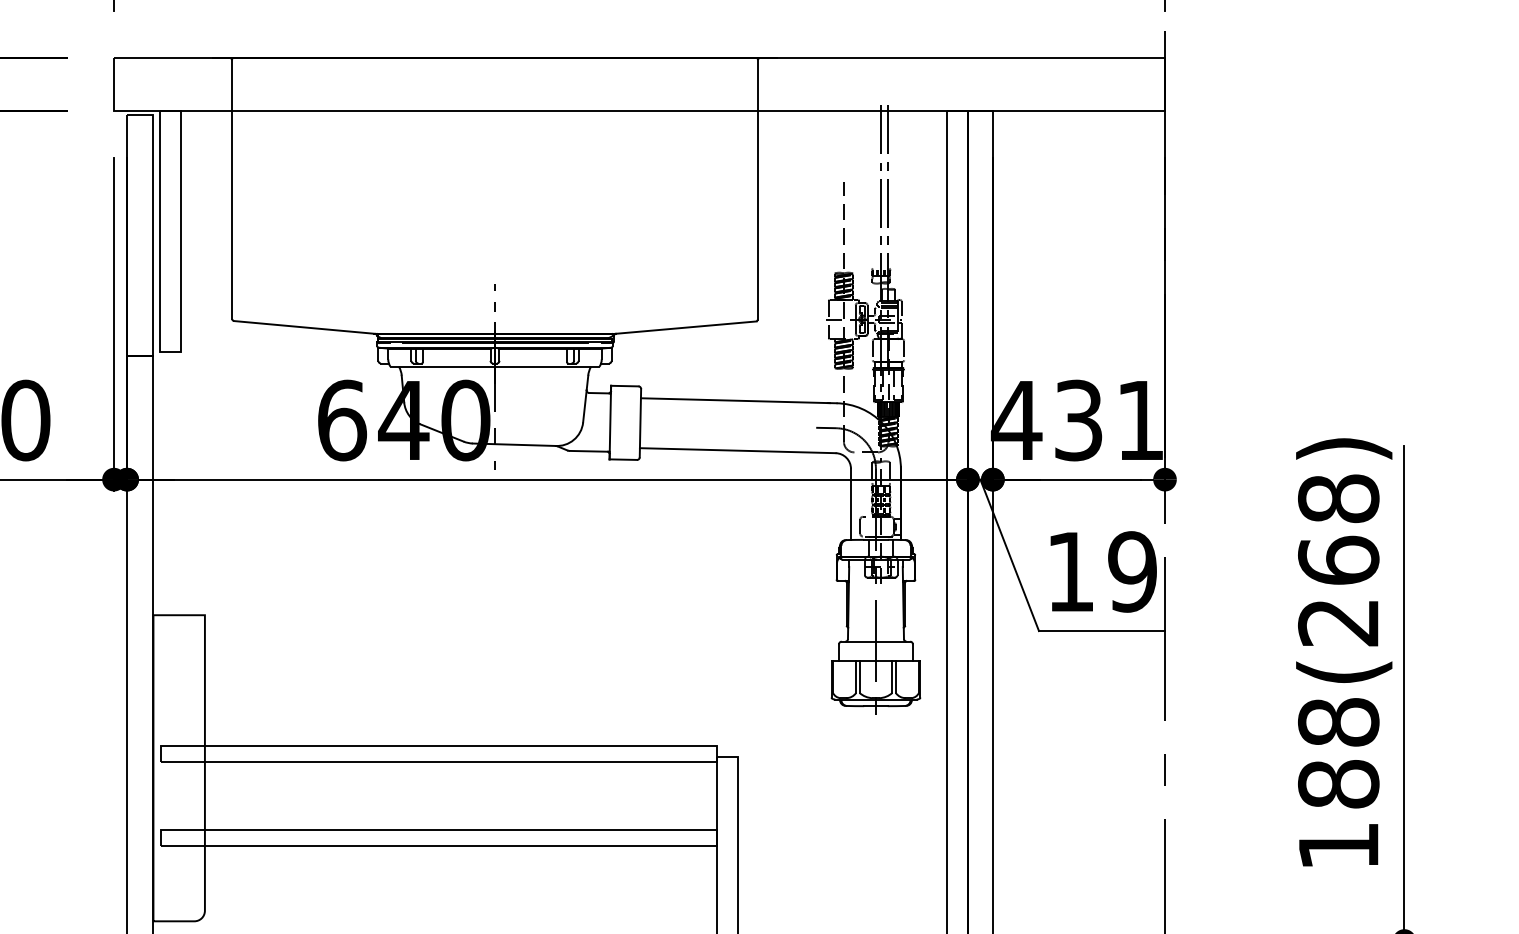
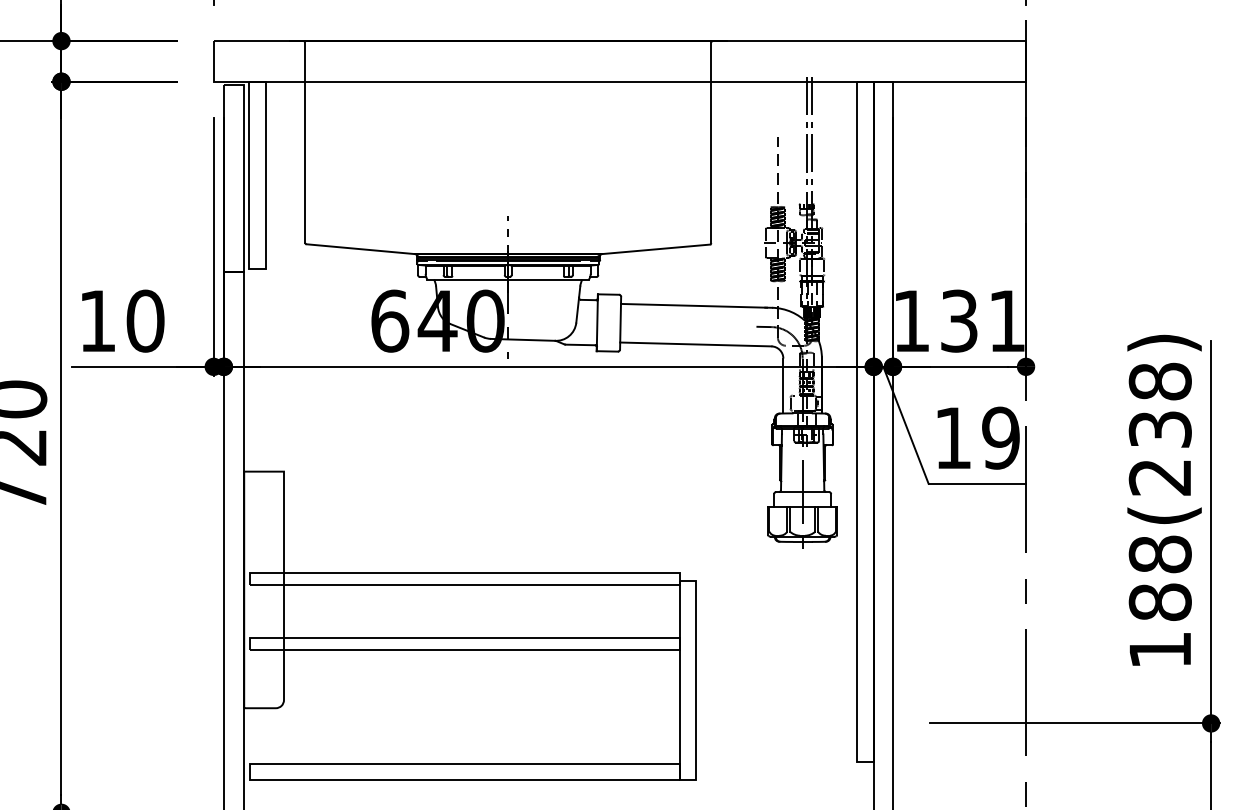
text: (1016, 419) -> (911, 320), 431 -> 131
text: (1337, 560) -> (1159, 429), 188(268) -> 188(238)

